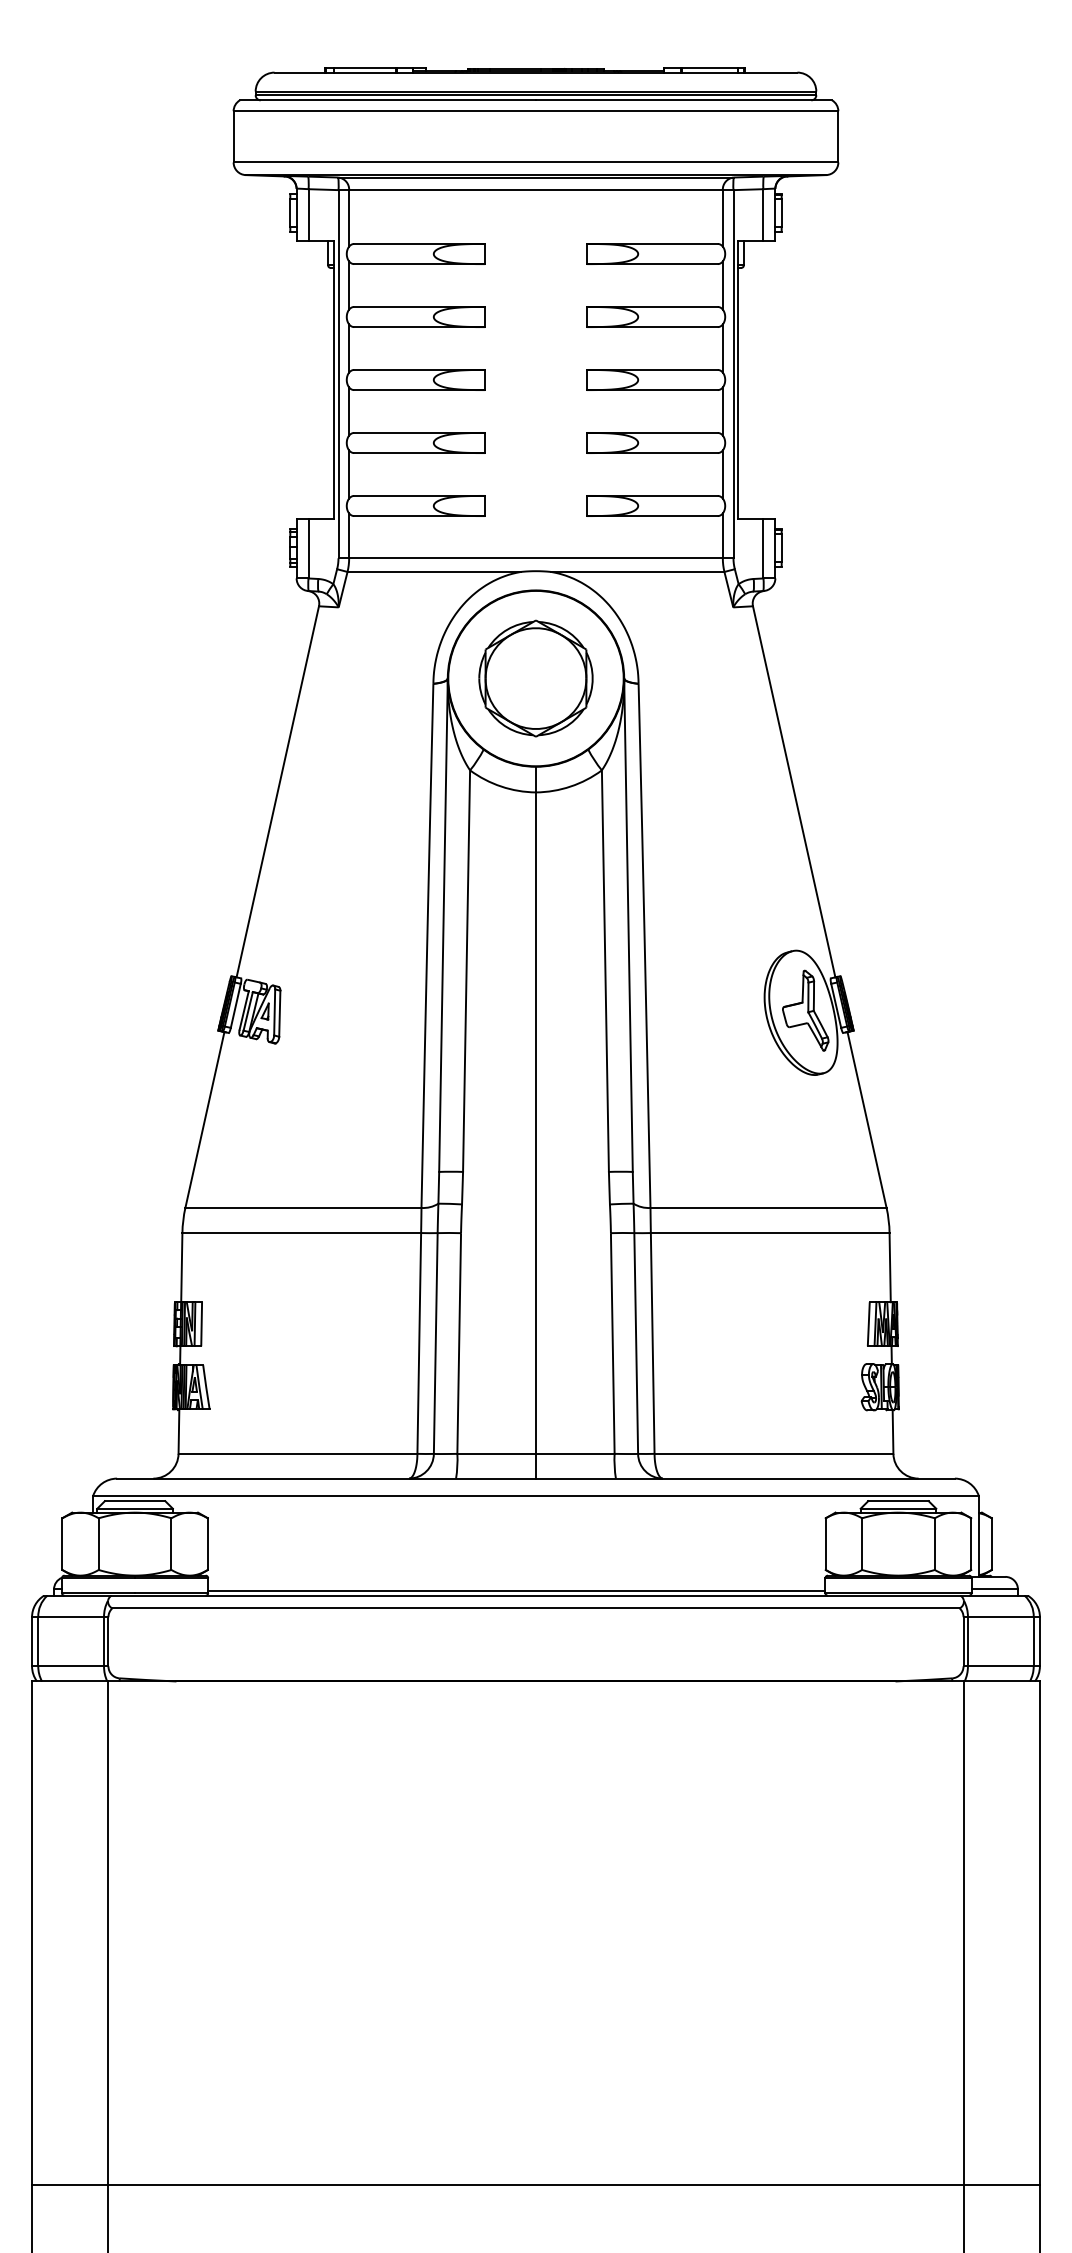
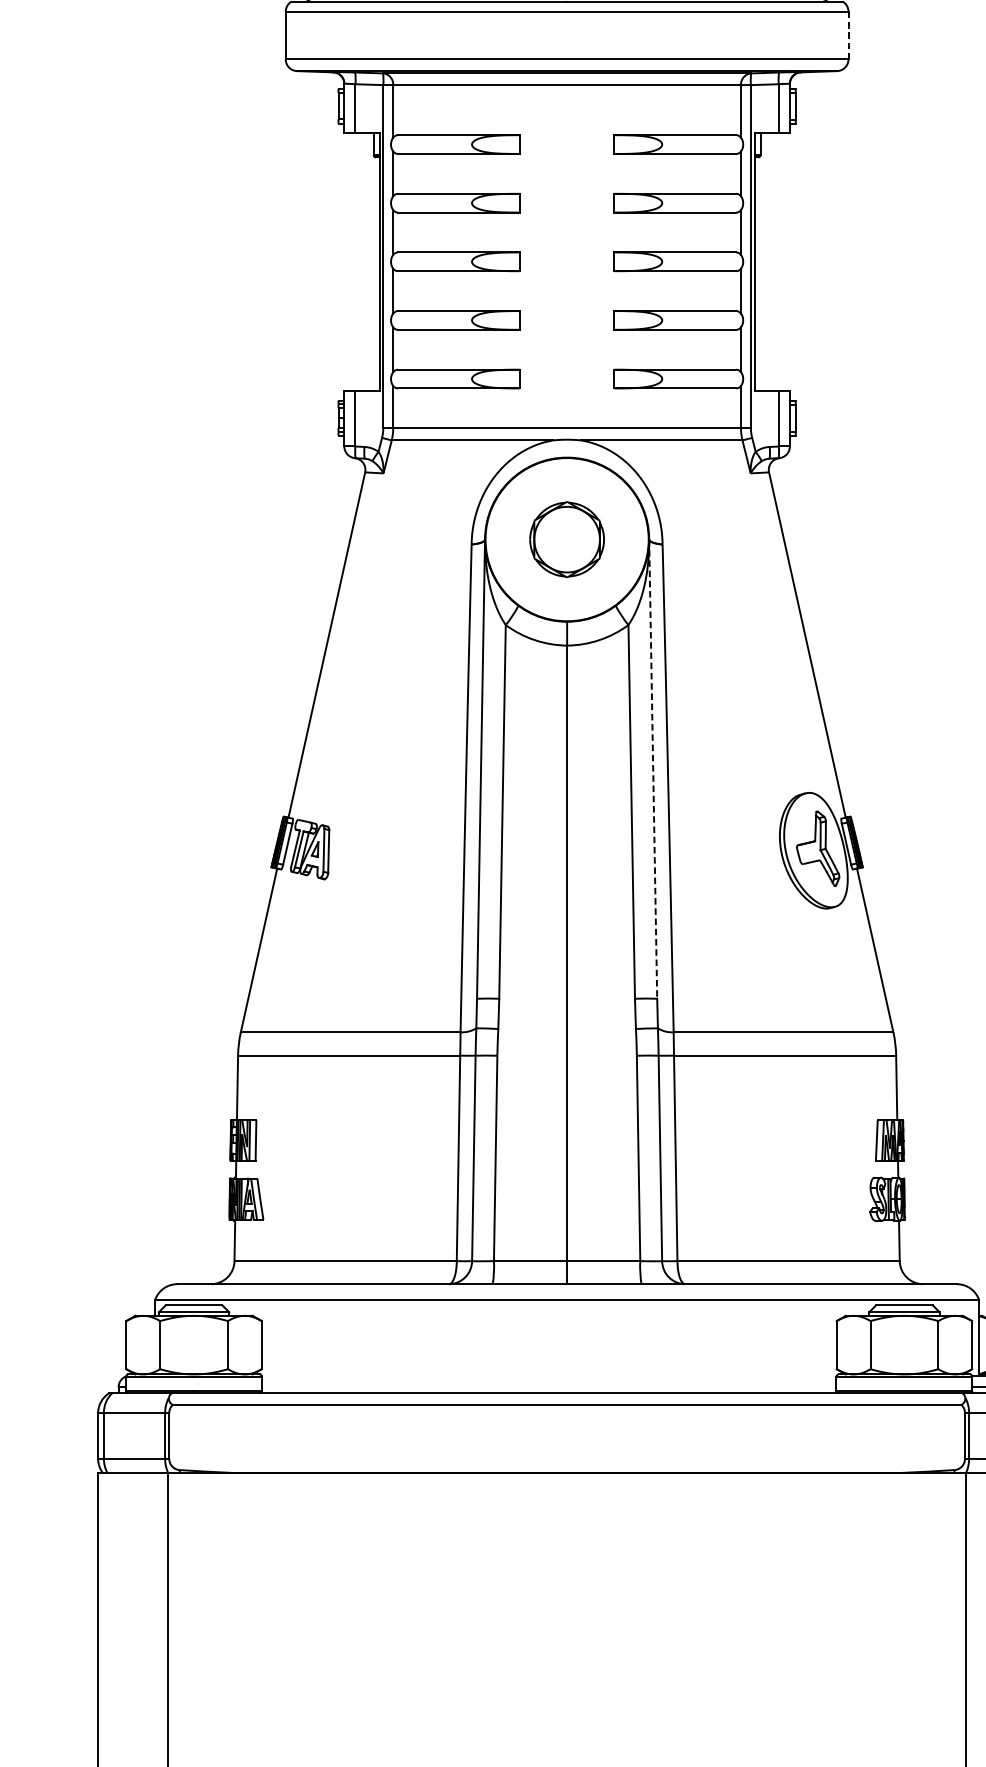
line: (838, 136) -> (848, 35), solid -> dashed
part: (535, 678) -> (566, 539), size x0.7
line: (628, 925) -> (653, 769), solid -> dashed
line: (516, 1590) -> (548, 1388), removed

